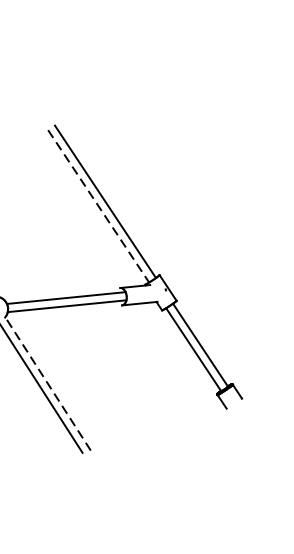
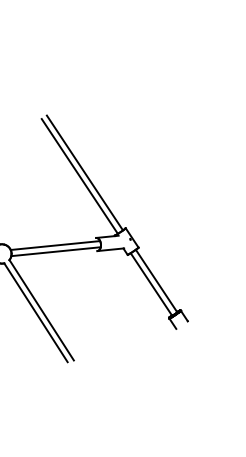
line: (98, 206) -> (79, 176), dashed -> solid
line: (47, 384) -> (41, 310), dashed -> solid

